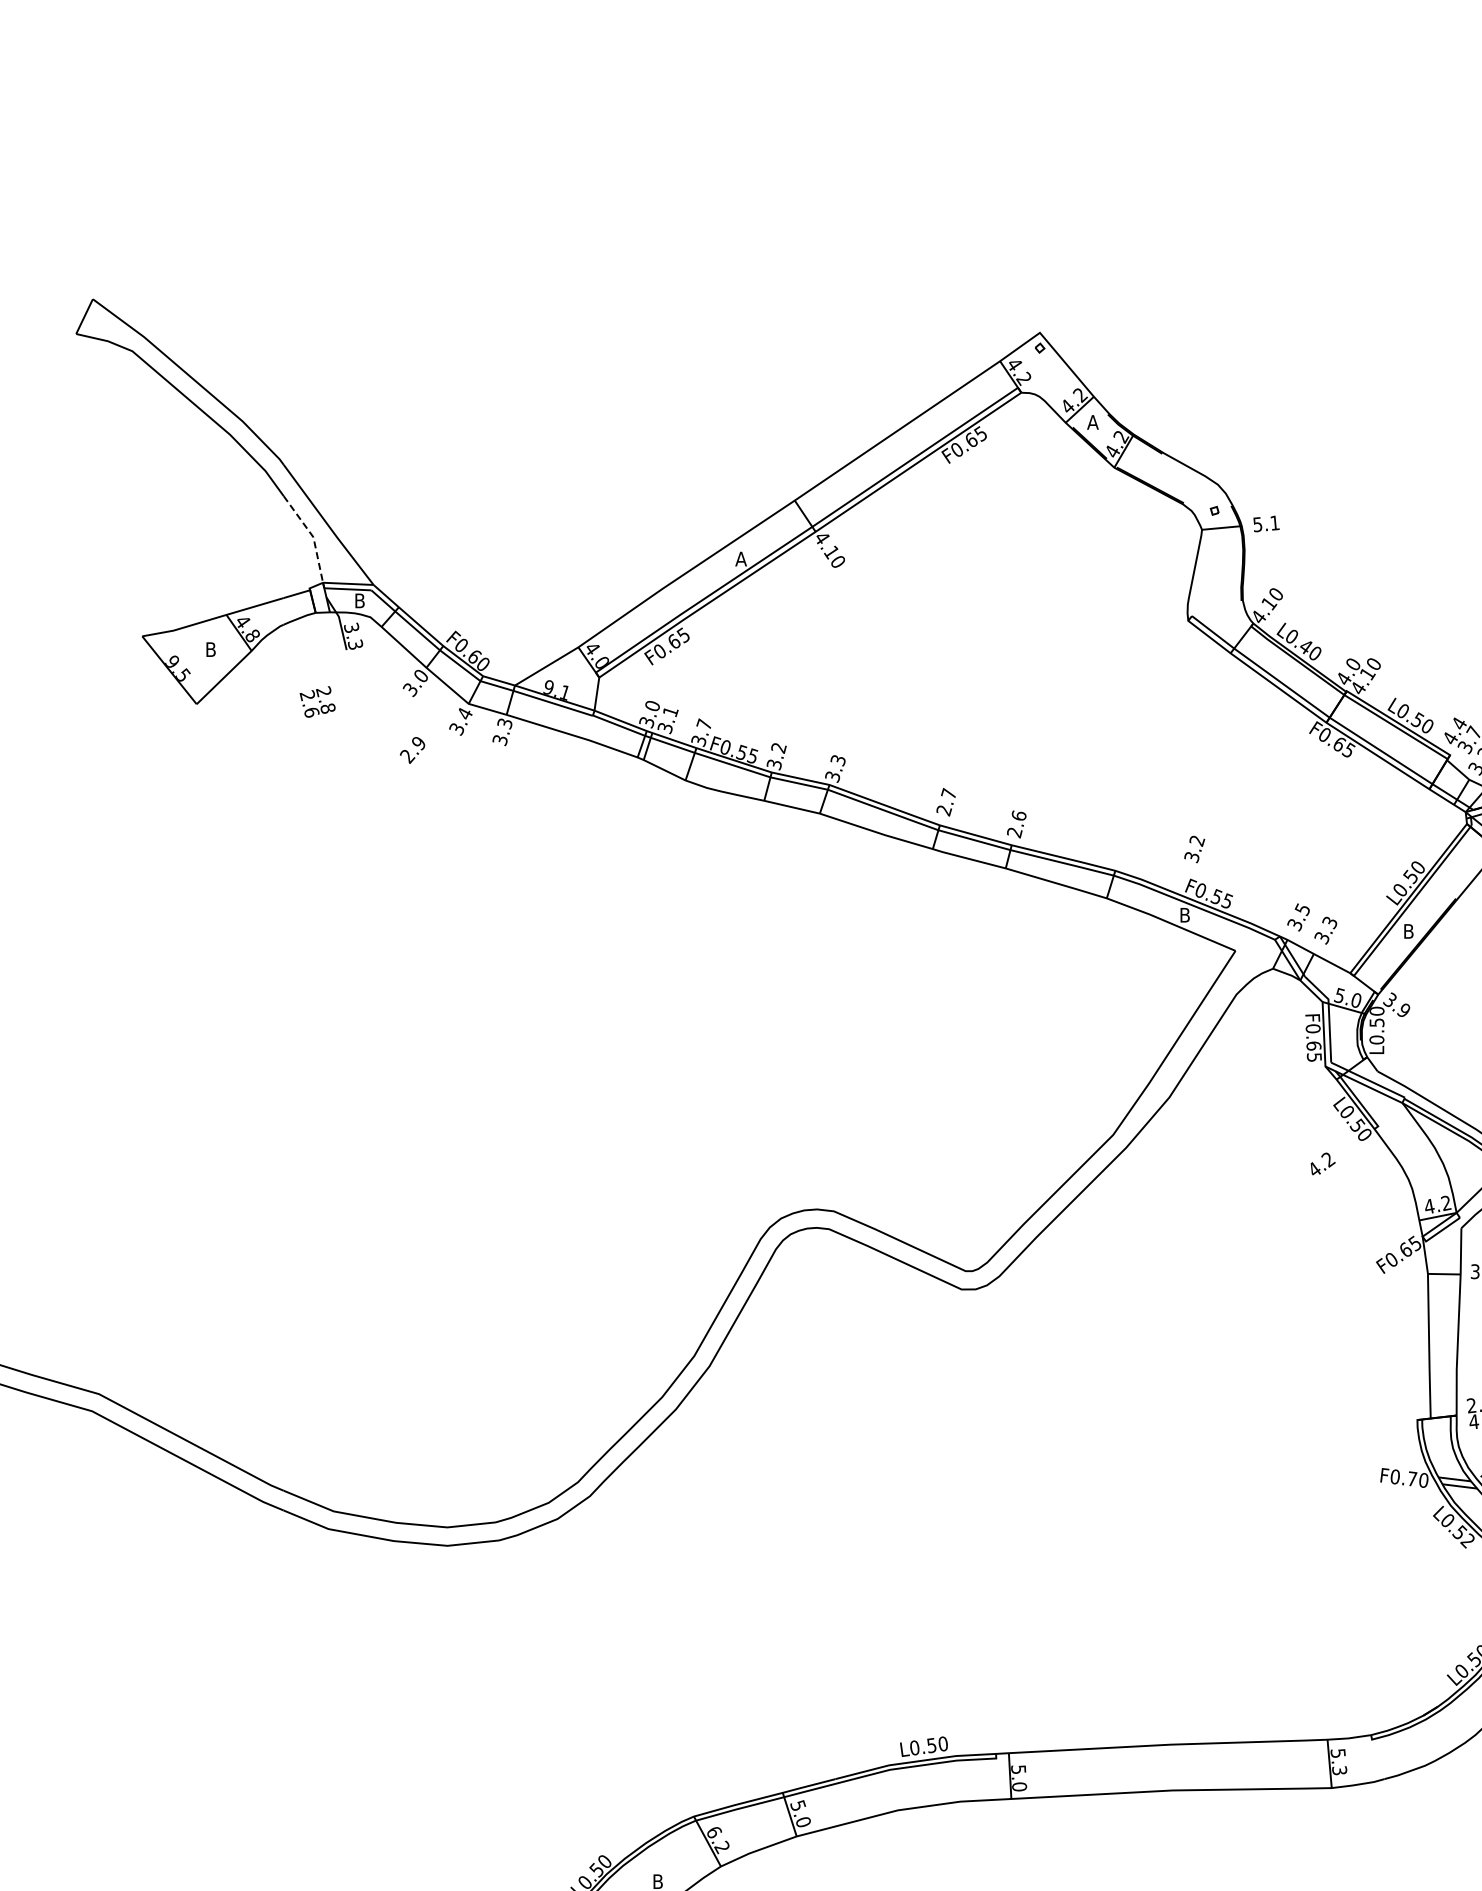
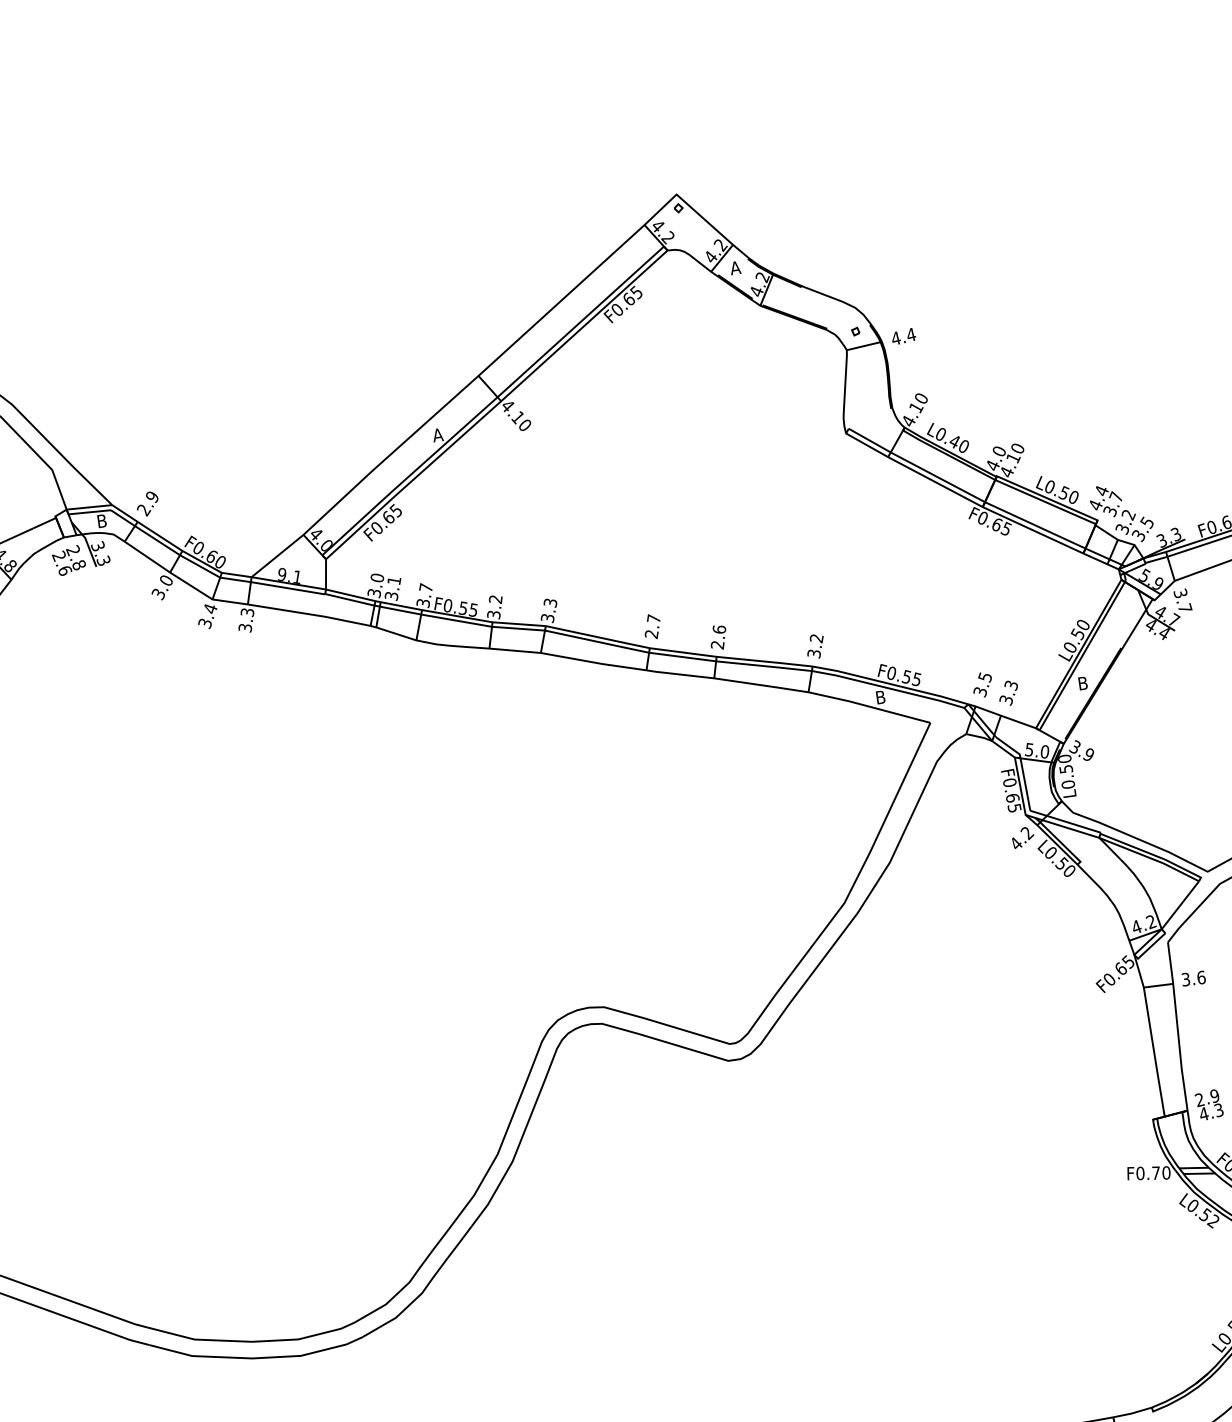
text: (1266, 523) -> (903, 336), 5.1 -> 4.4
line: (312, 536) -> (51, 469), dashed -> solid
text: (317, 701) -> (68, 560), moved
text: (412, 750) -> (147, 504), moved
text: (1194, 849) -> (815, 646), moved
text: (1322, 1163) -> (1022, 837), moved

